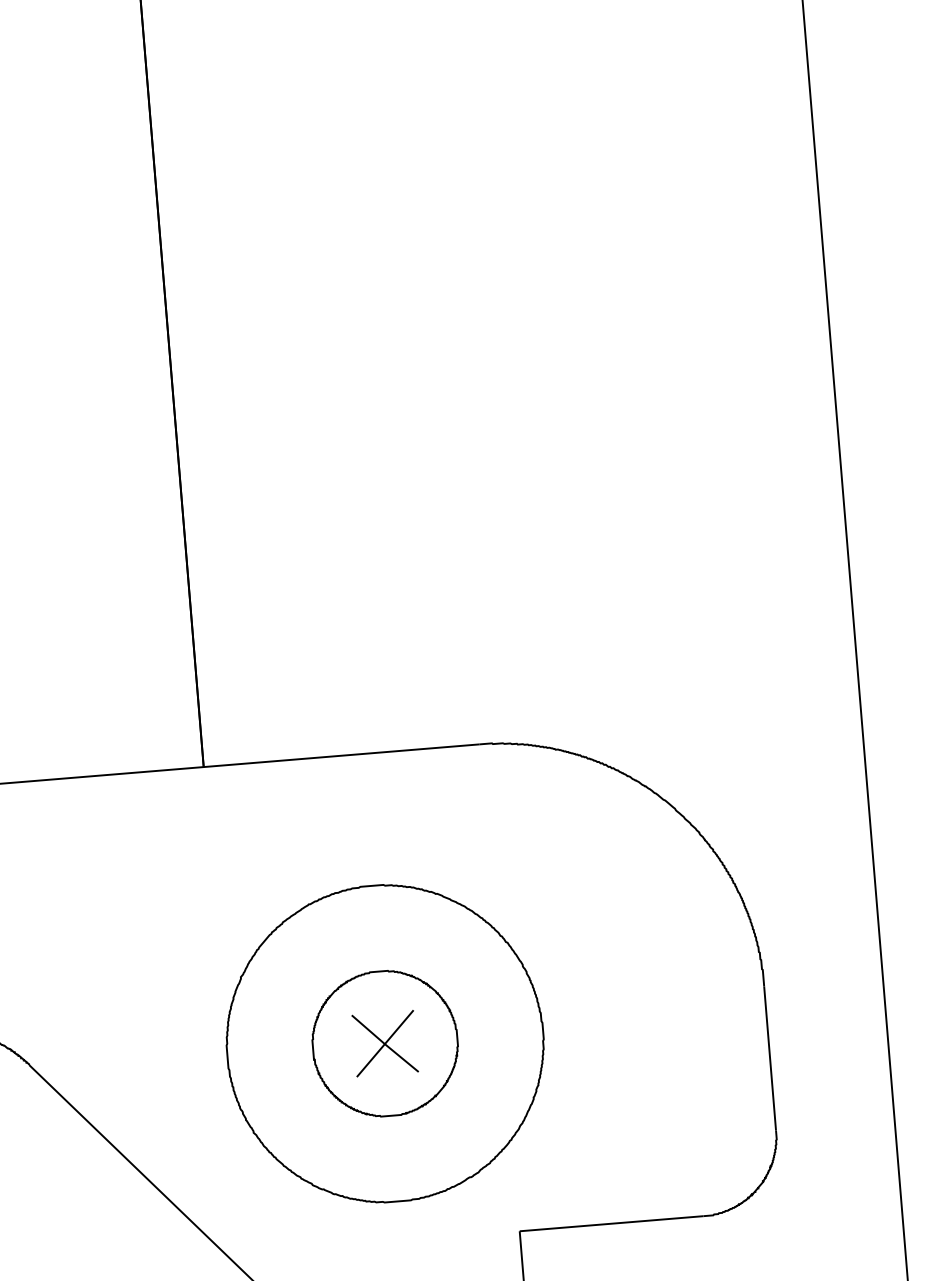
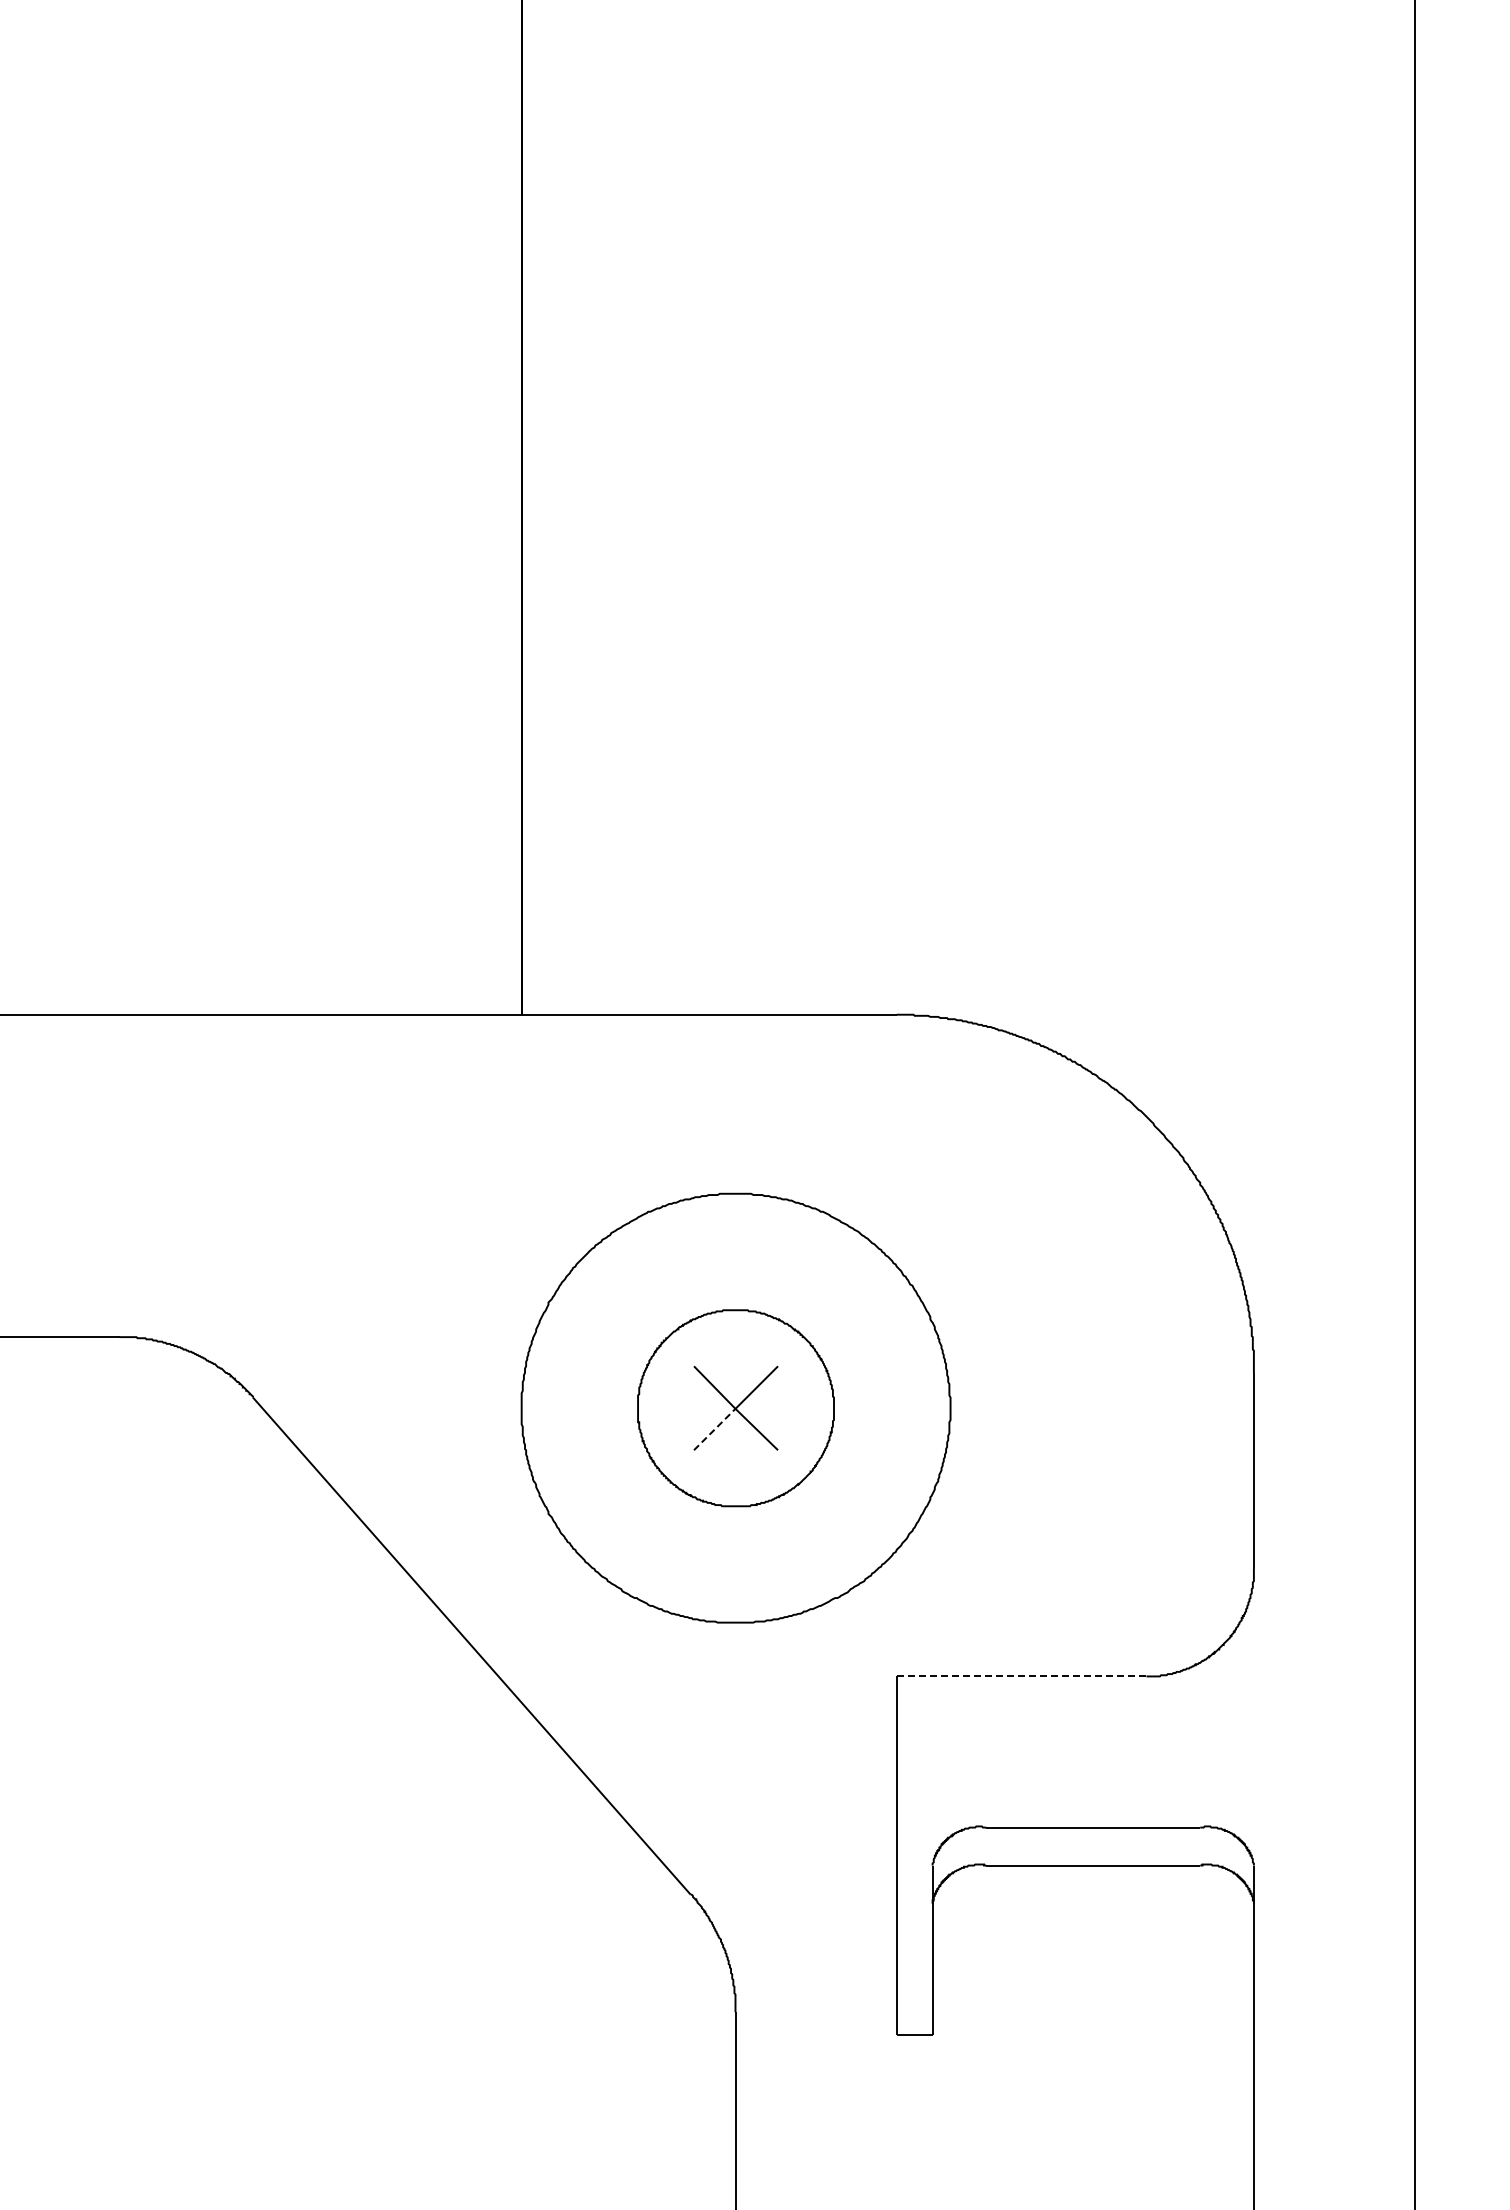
line: (371, 1060) -> (715, 1429), solid -> dashed
line: (611, 1223) -> (1021, 1676), solid -> dashed

